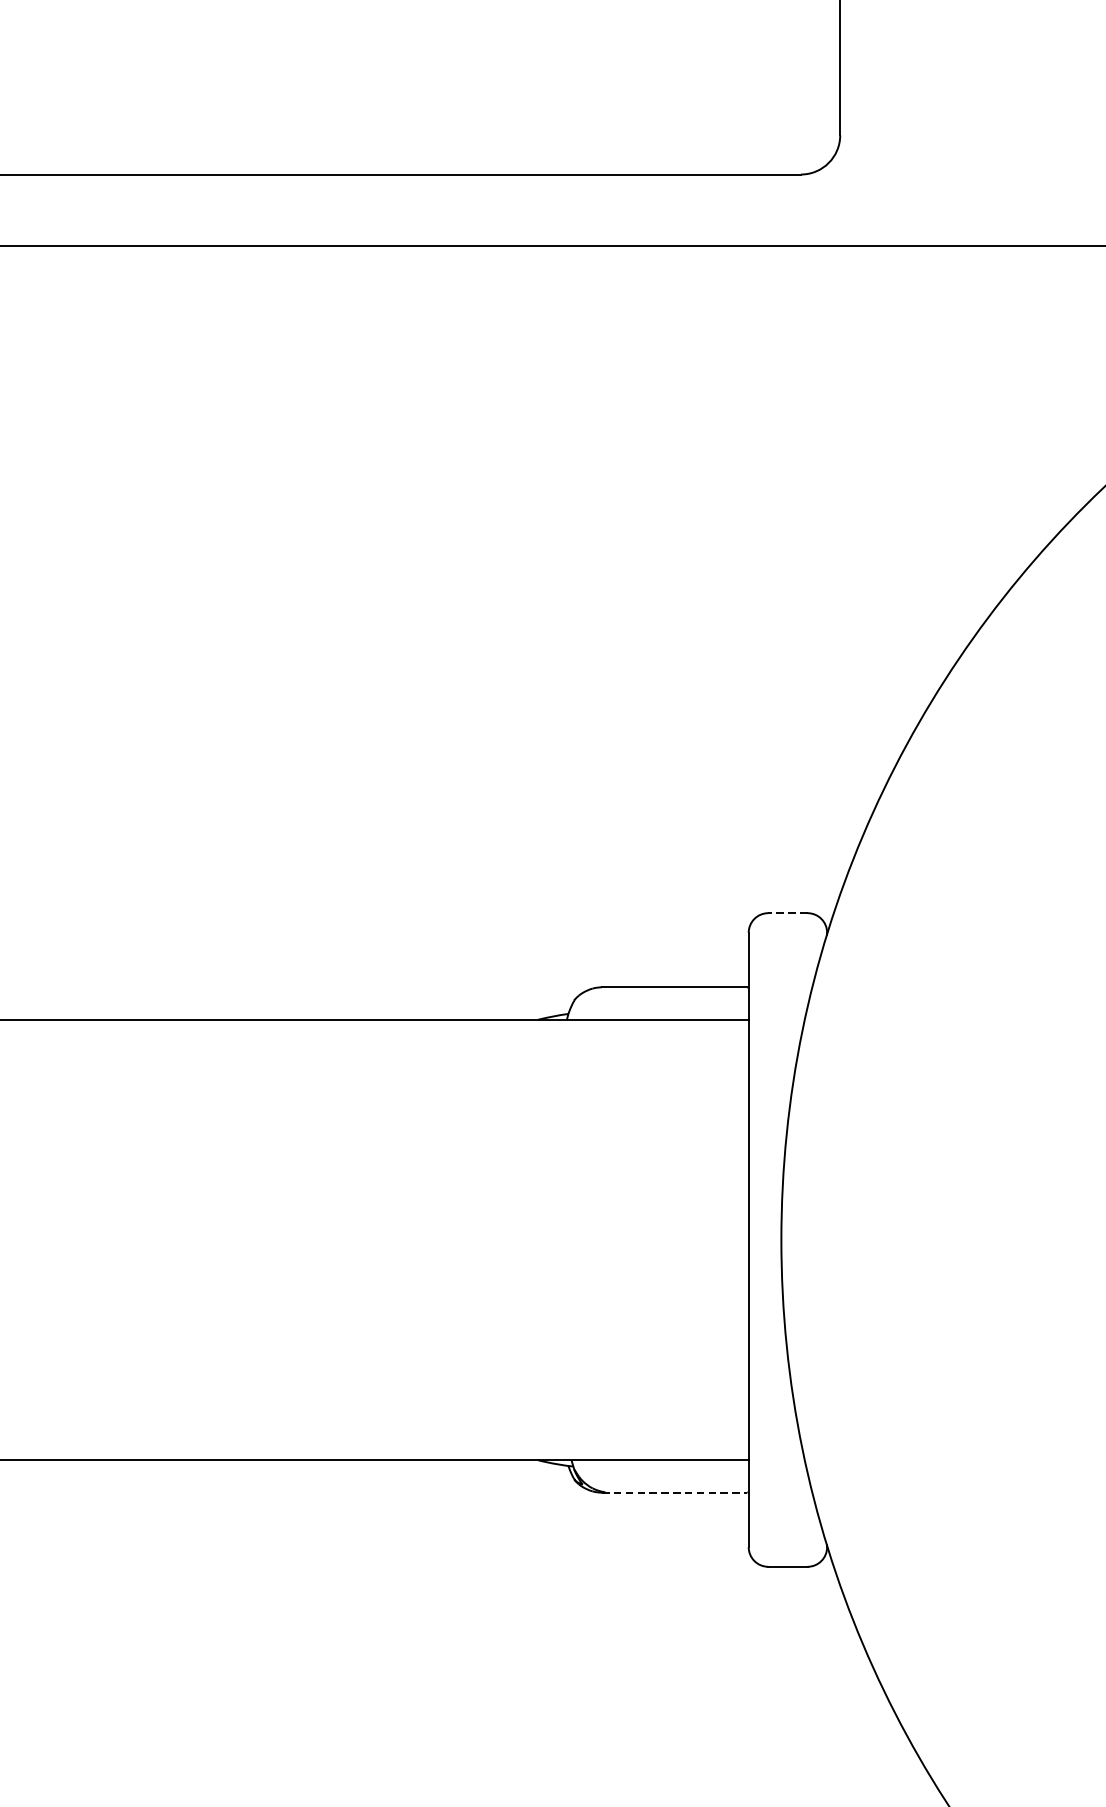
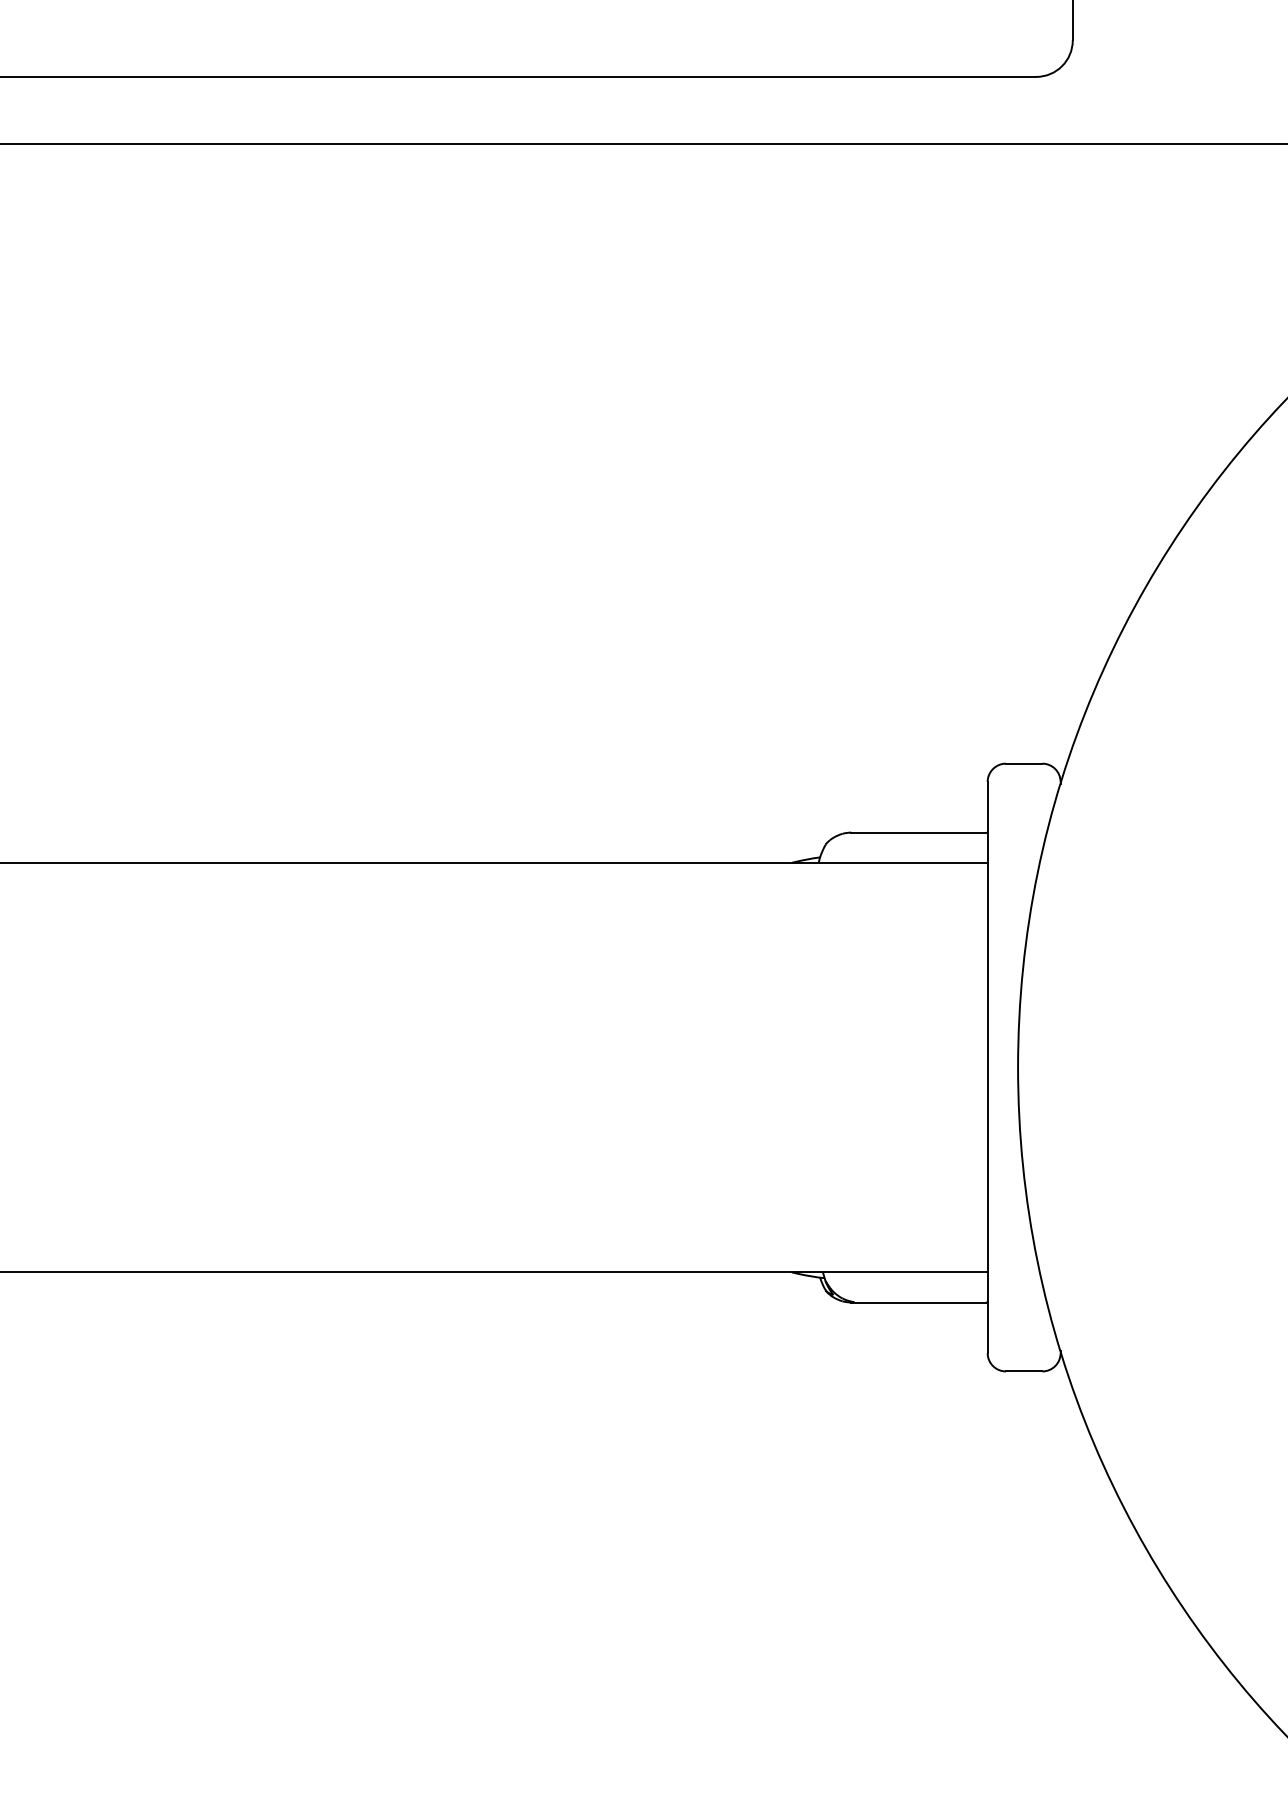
line: (787, 912) -> (1023, 763), dashed -> solid
line: (674, 1492) -> (918, 1302), dashed -> solid

